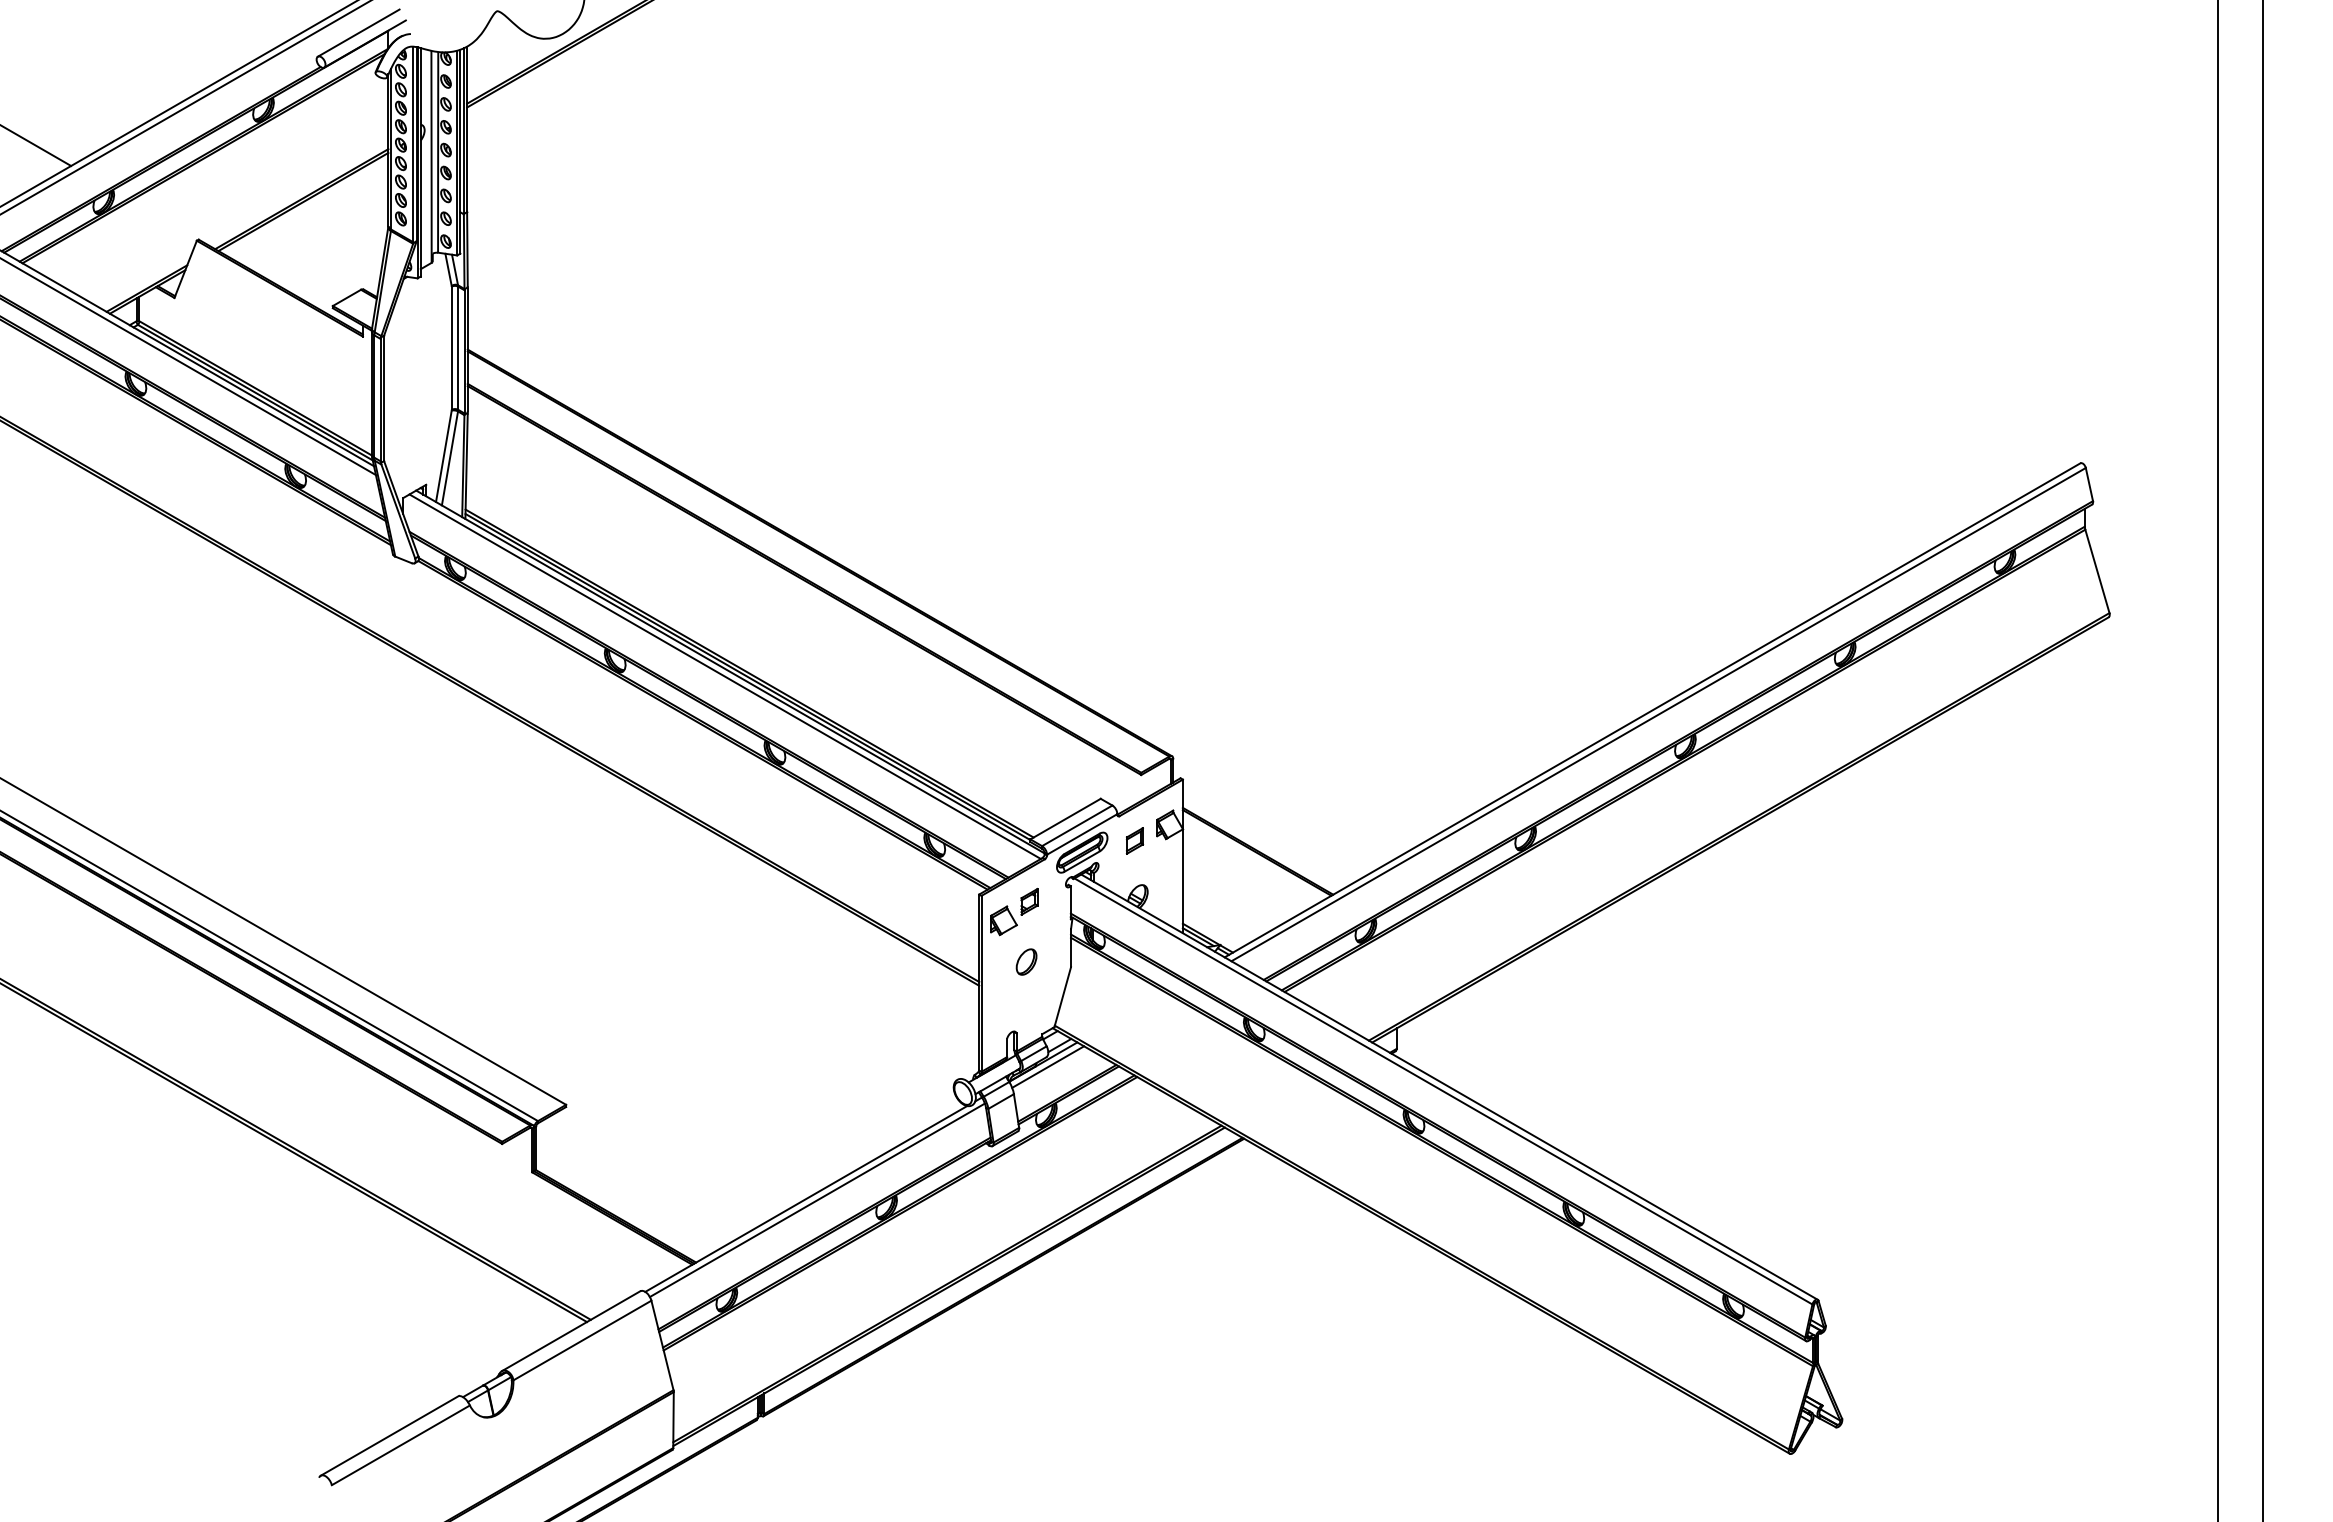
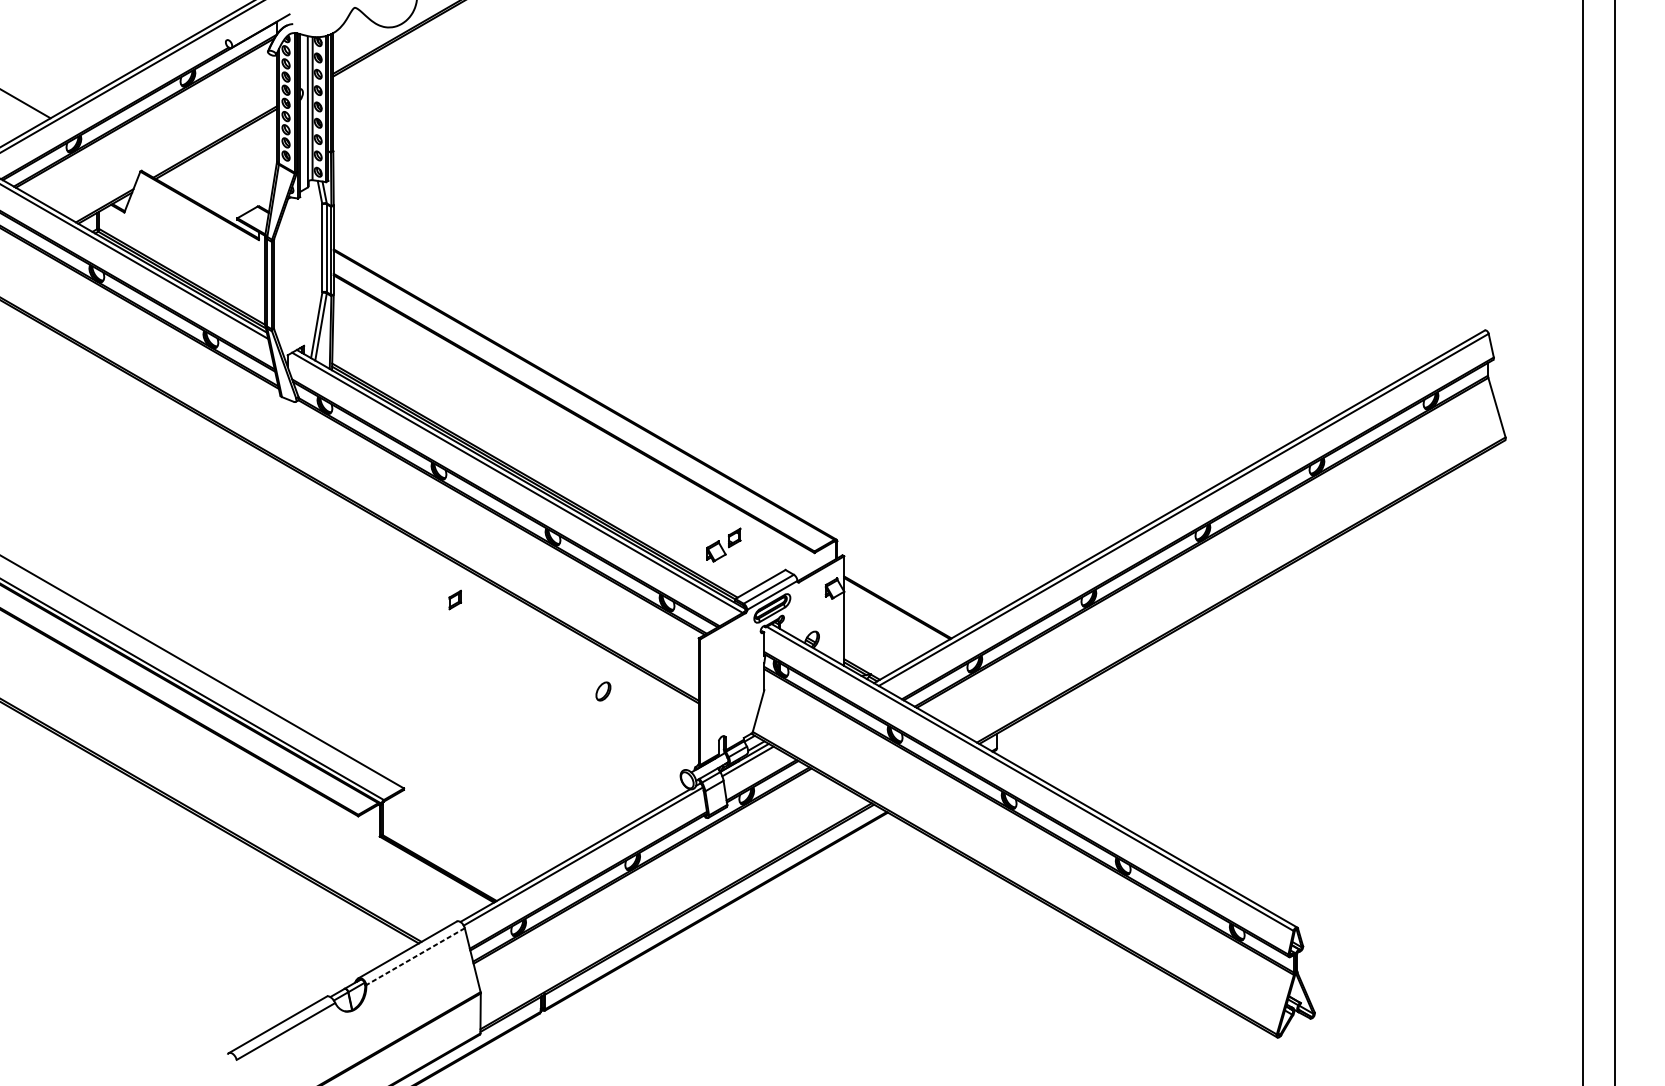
line: (358, 32) -> (255, 22), removed
part: (1134, 840) -> (454, 599), moved
part: (1014, 911) -> (724, 544), moved
part: (1026, 961) -> (603, 691), moved
line: (582, 1340) -> (415, 956), solid -> dashed

